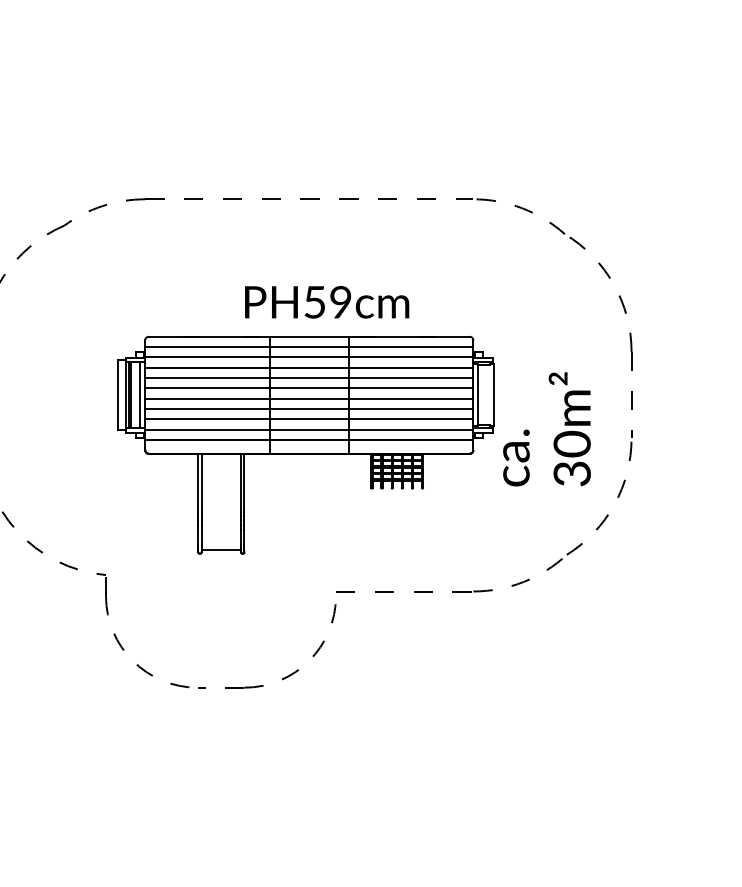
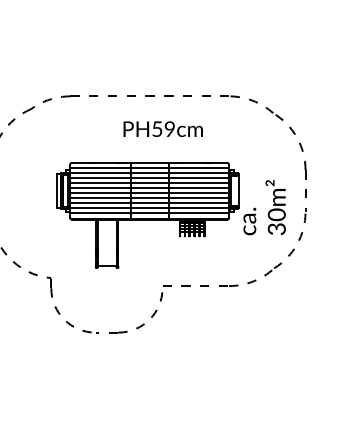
text: (325, 300) -> (162, 128), moved

